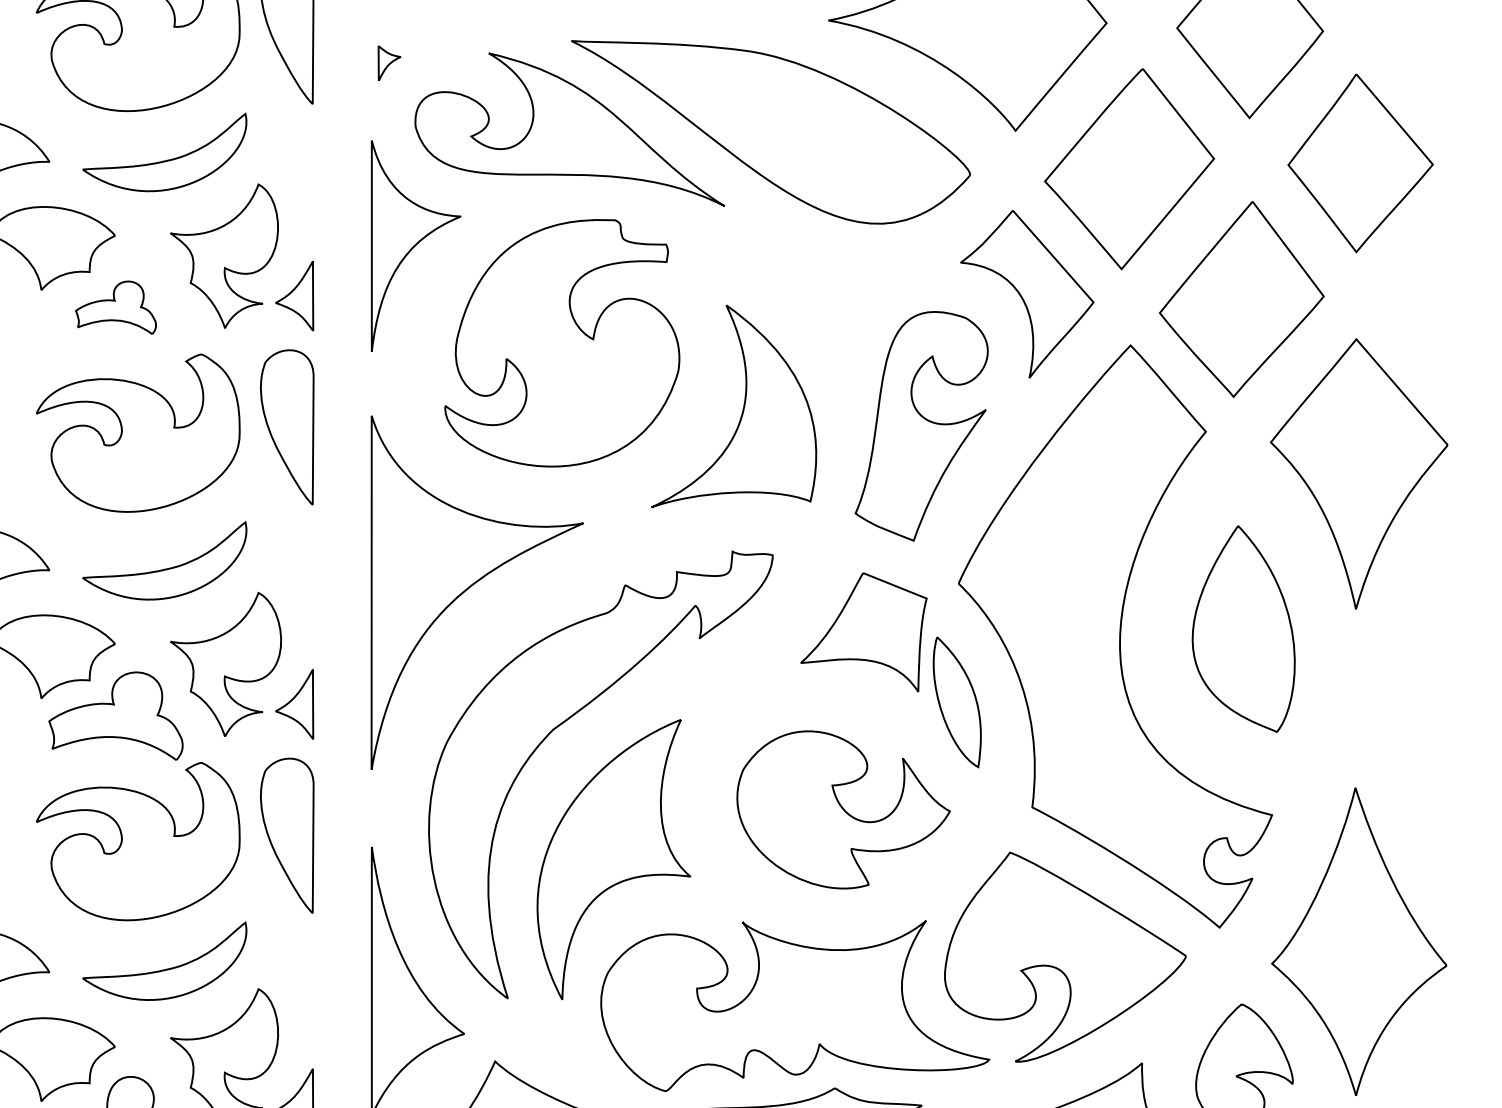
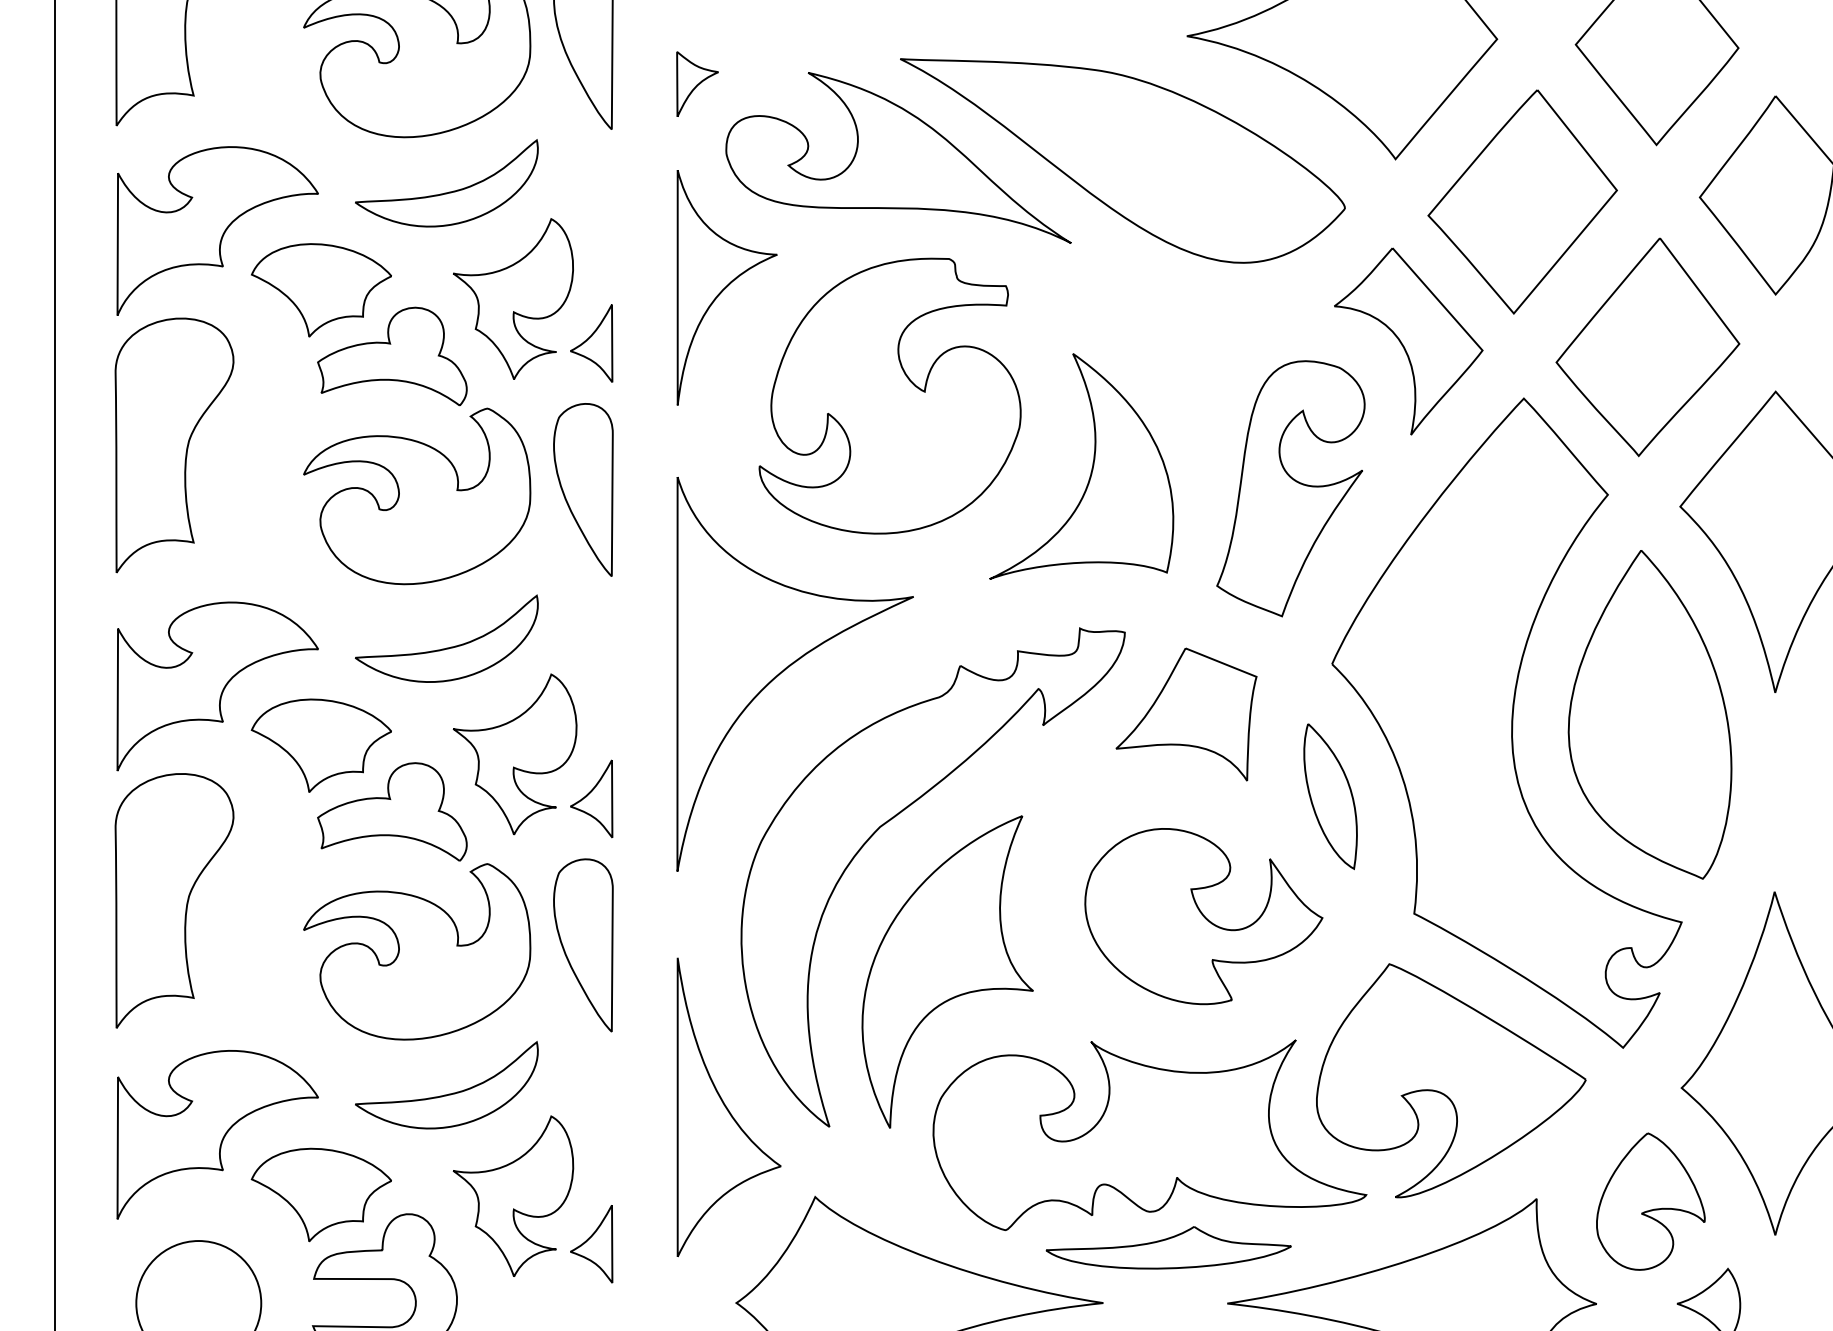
part: (389, 62) -> (697, 83), size x1.67
part: (116, 307) -> (392, 356), size x1.67
part: (1243, 628) -> (1649, 714), size x1.43
part: (863, 632) -> (1186, 714), moved

